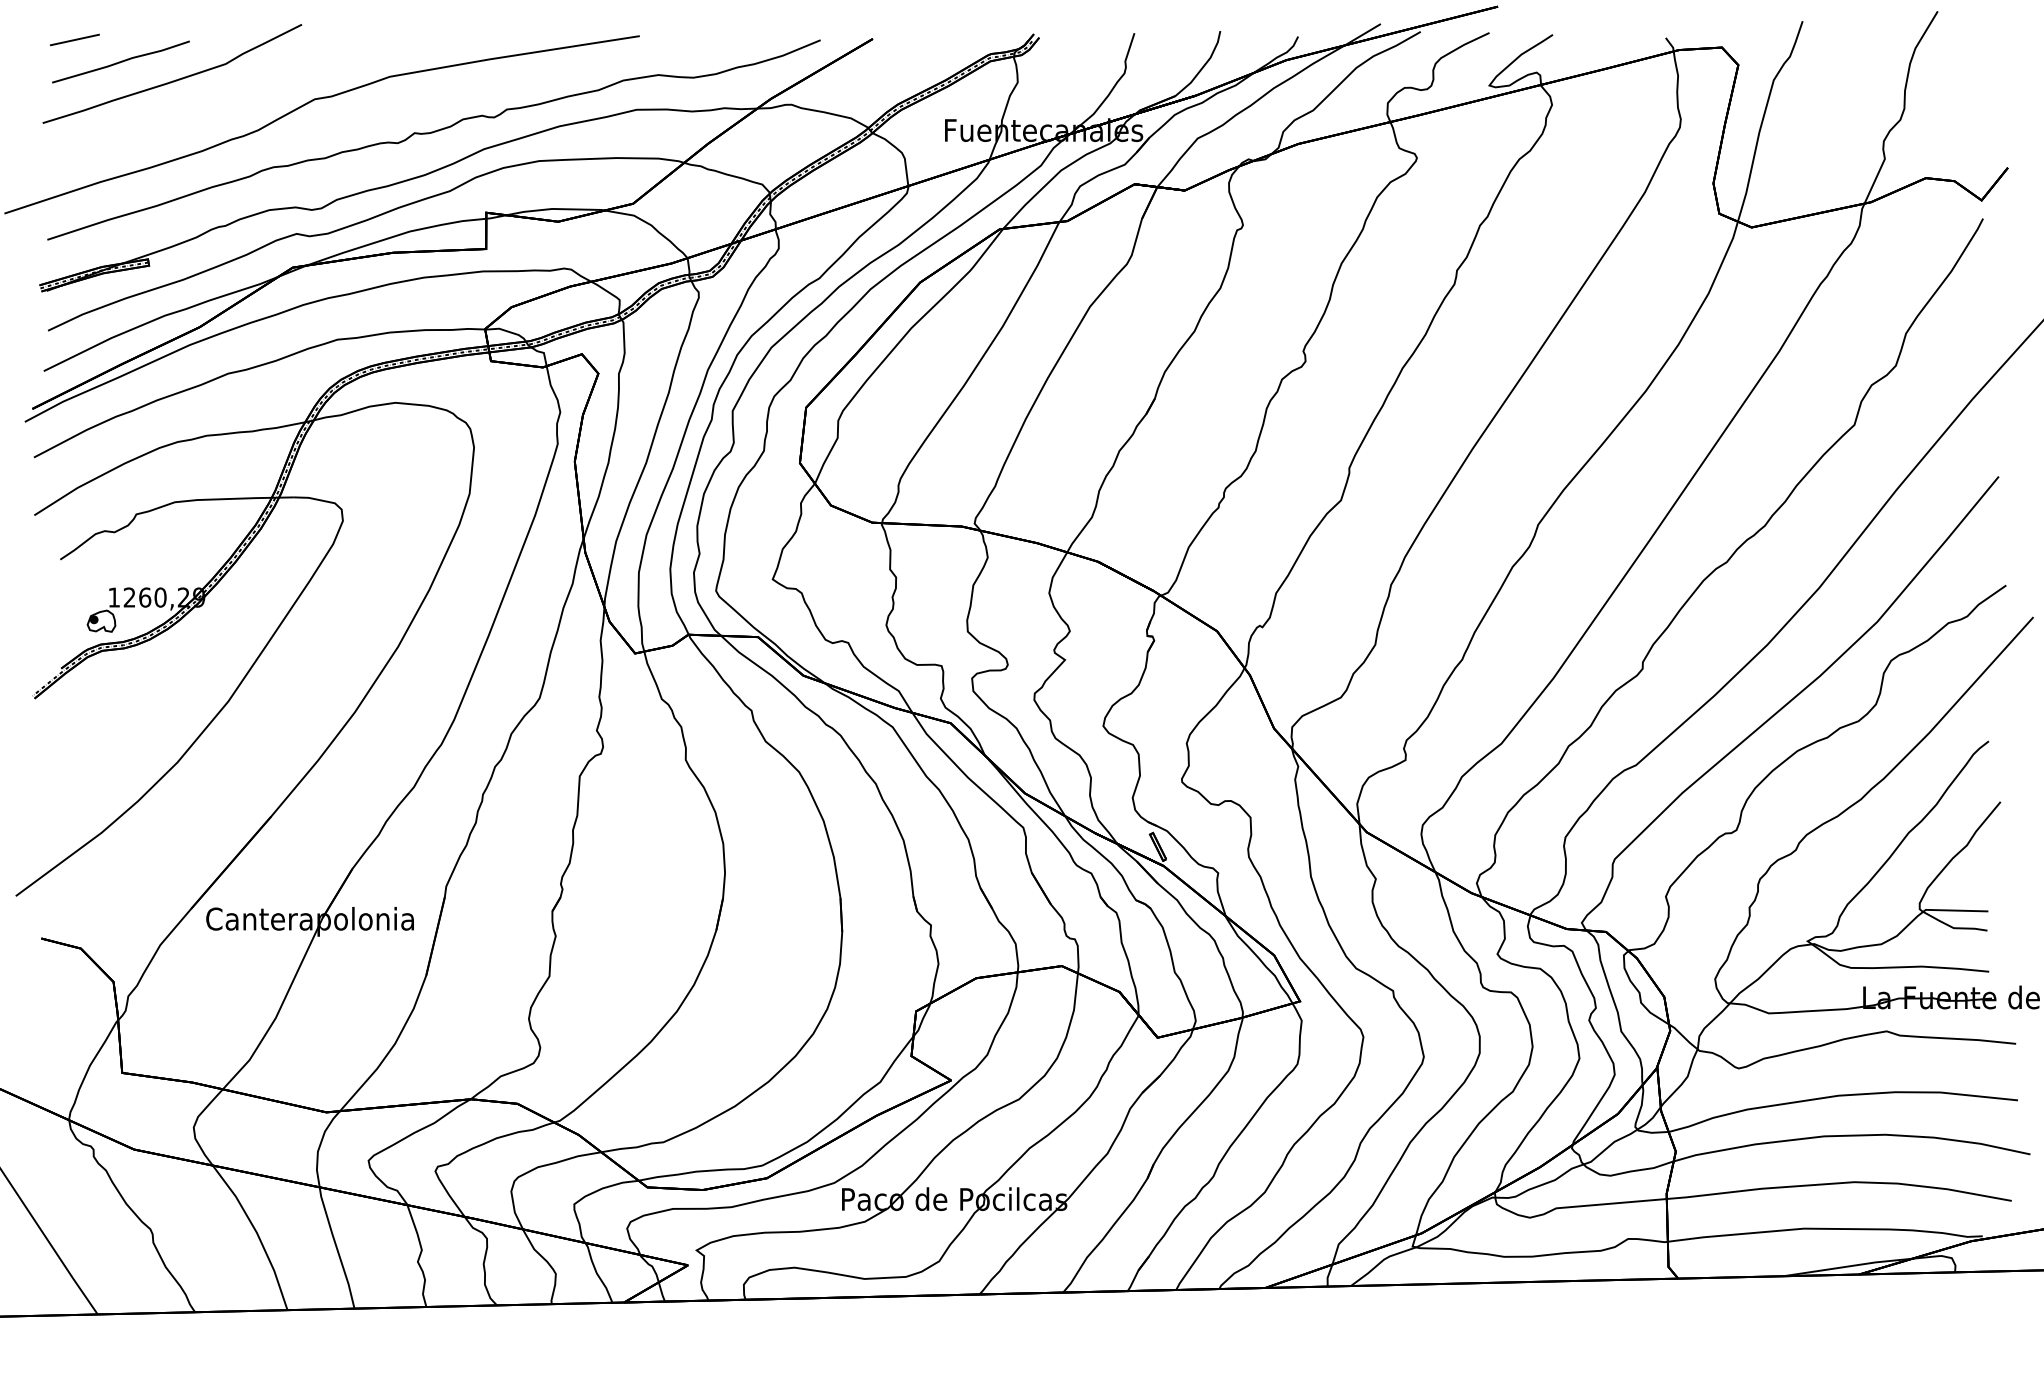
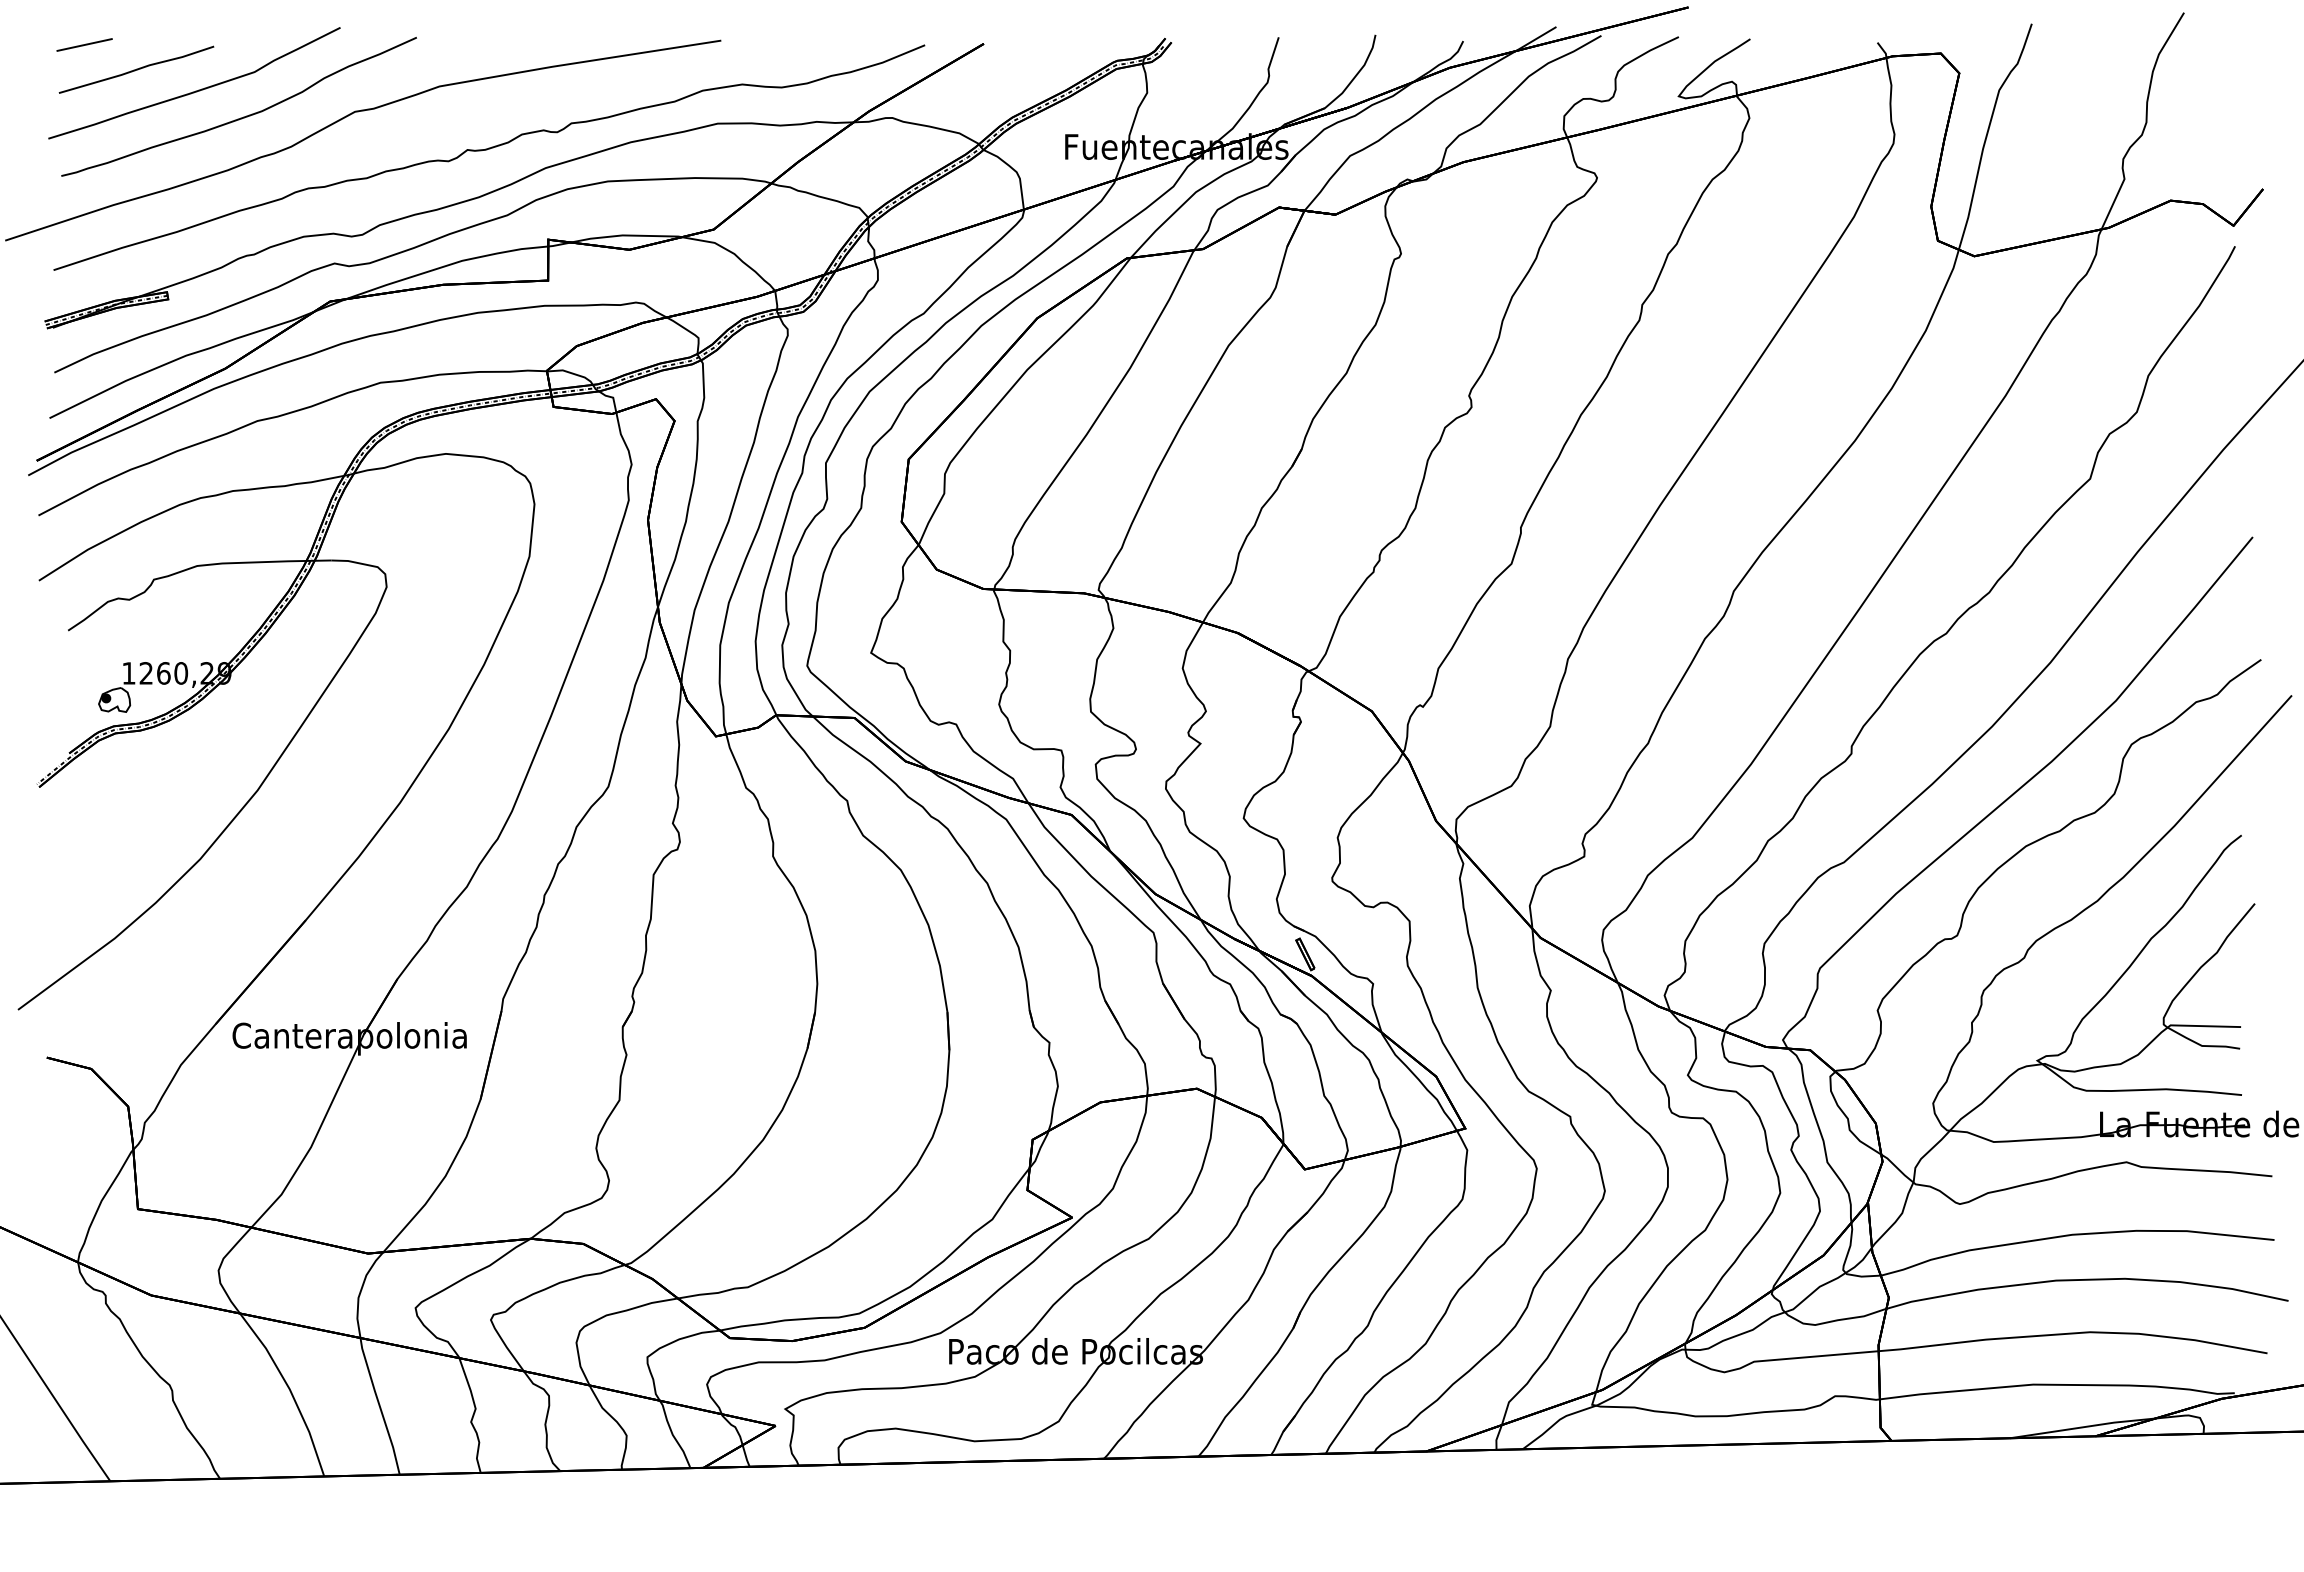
curve: (215, 103) -> (243, 116), added

